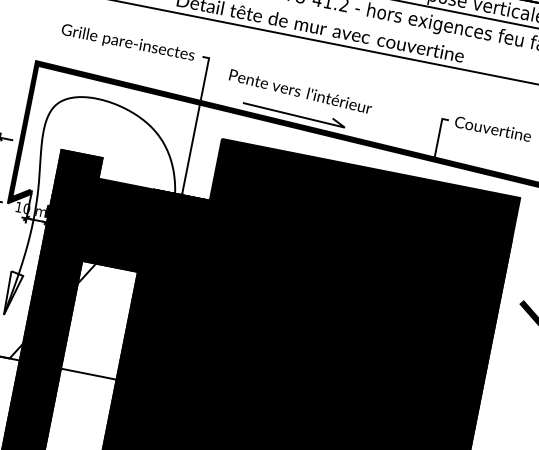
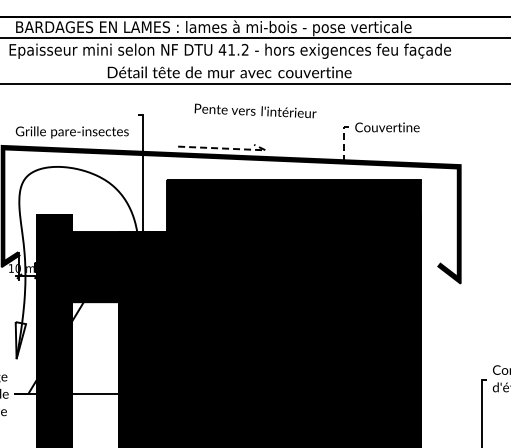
text: (127, 43) -> (71, 132), moved
text: (300, 91) -> (255, 110), moved
line: (301, 116) -> (228, 148), solid -> dashed
line: (439, 135) -> (344, 141), solid -> dashed

